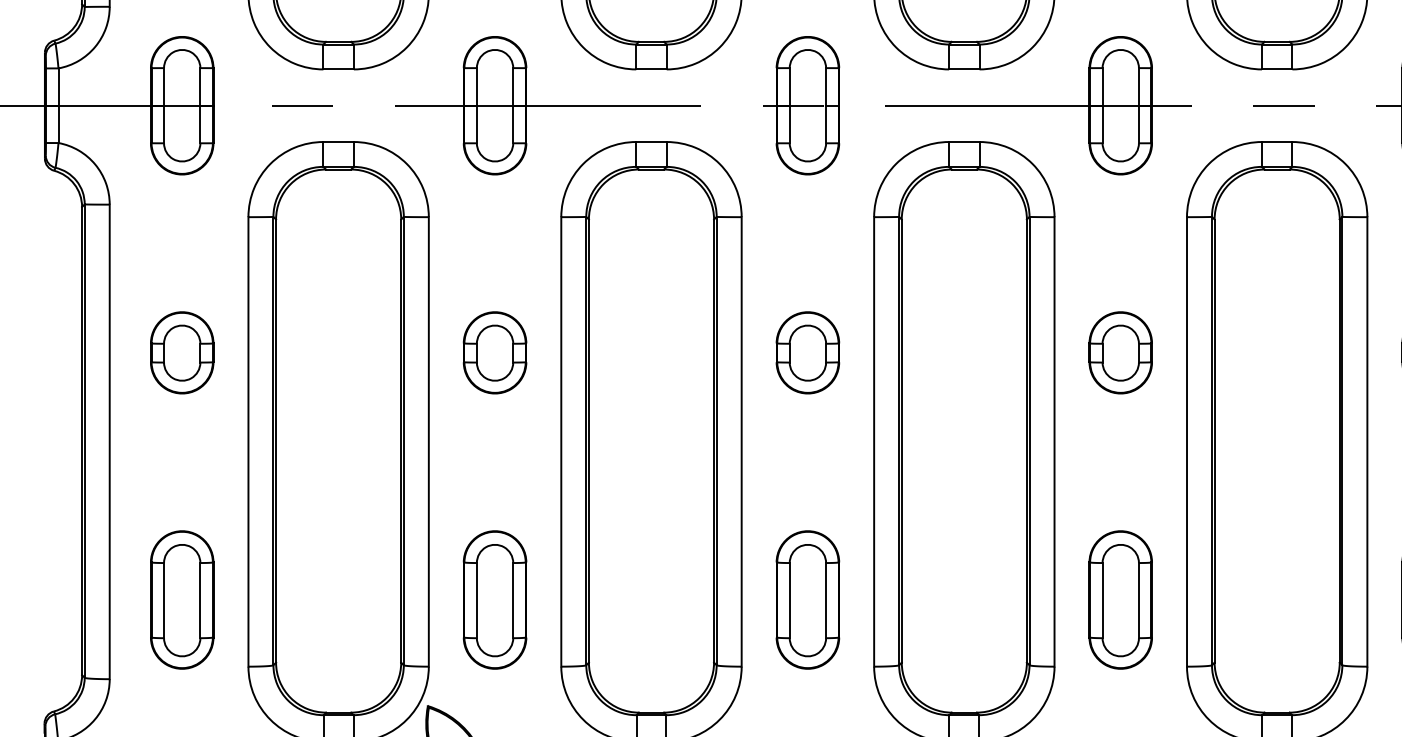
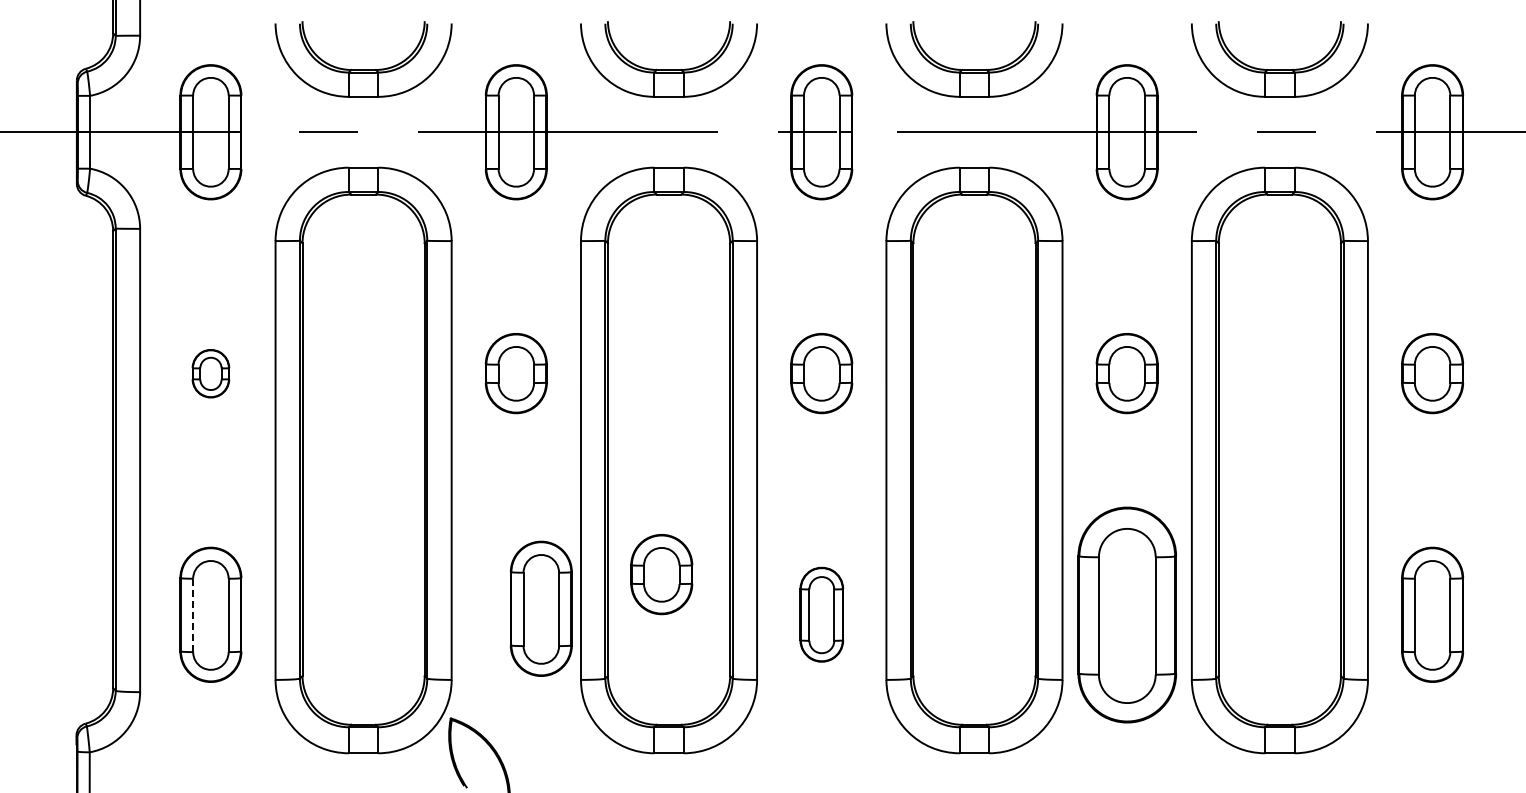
part: (181, 352) -> (210, 373), size x0.6
part: (643, 558) -> (661, 574), added
part: (494, 599) -> (540, 608), moved
part: (807, 599) -> (821, 614), size x0.7
part: (1120, 599) -> (1126, 614), size x1.6
line: (164, 600) -> (193, 615), solid -> dashed

